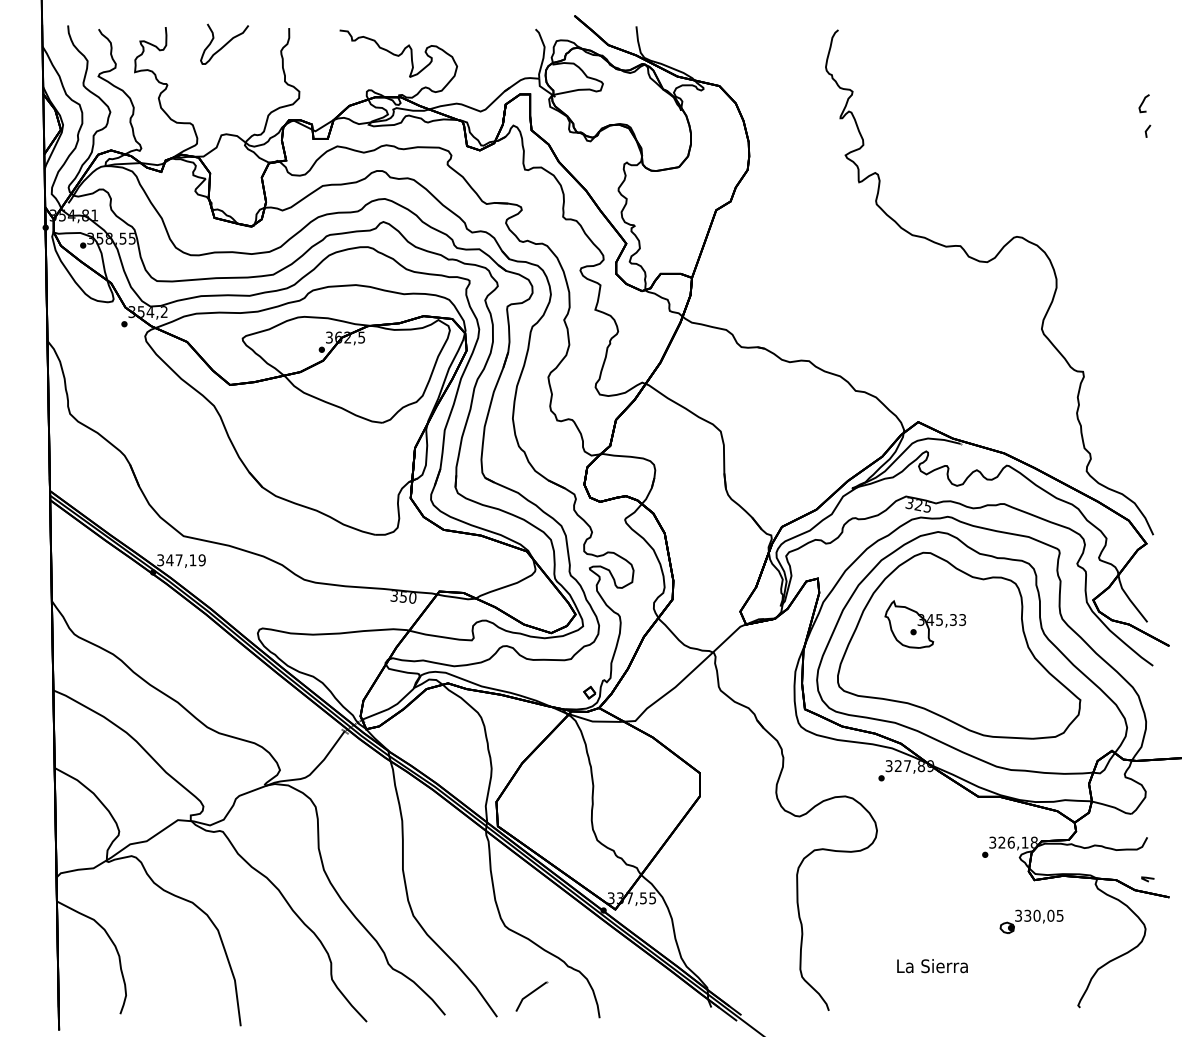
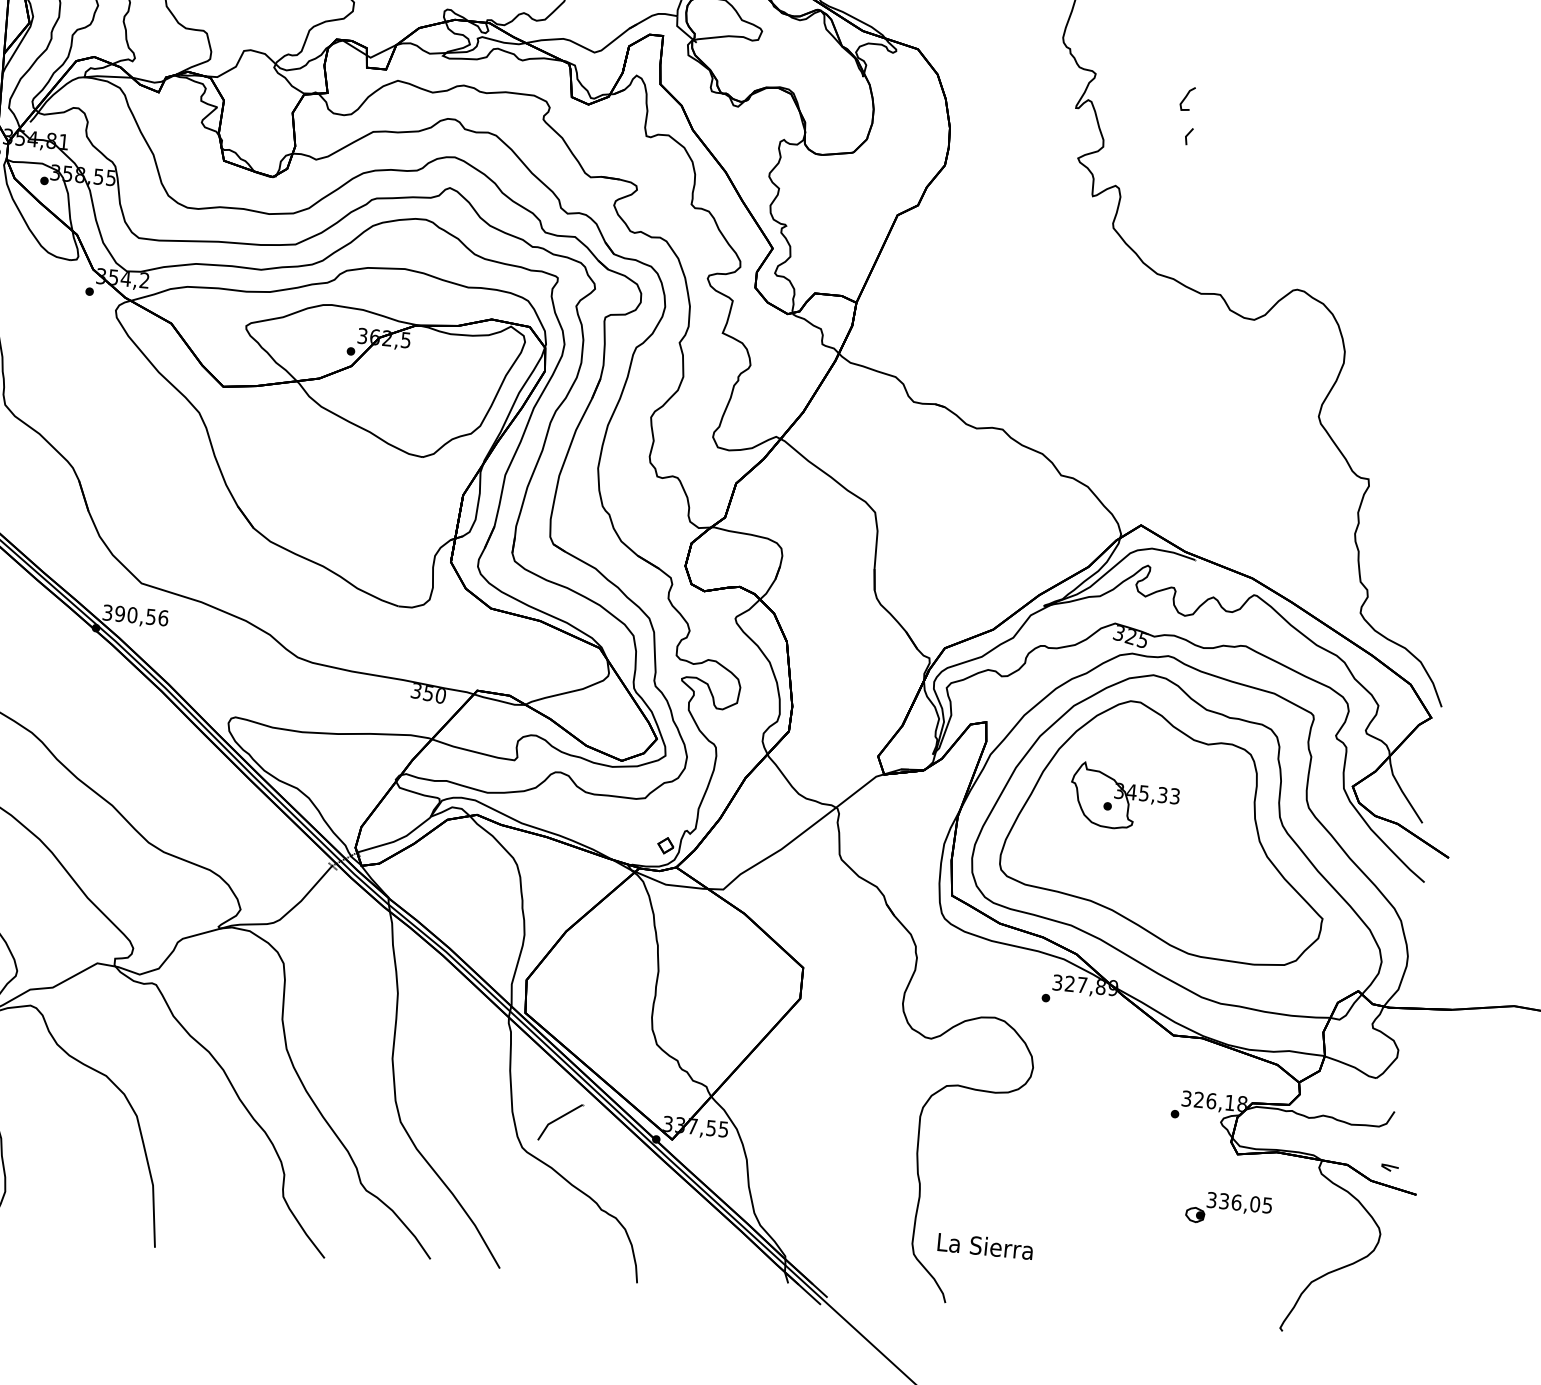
part: (1144, 115) -> (1186, 114), moved
text: (185, 560) -> (140, 616), 347,19 -> 390,56
text: (1036, 915) -> (1235, 1202), 330,05 -> 336,05
text: (932, 966) -> (985, 1246), moved
part: (531, 996) -> (560, 1122), moved

